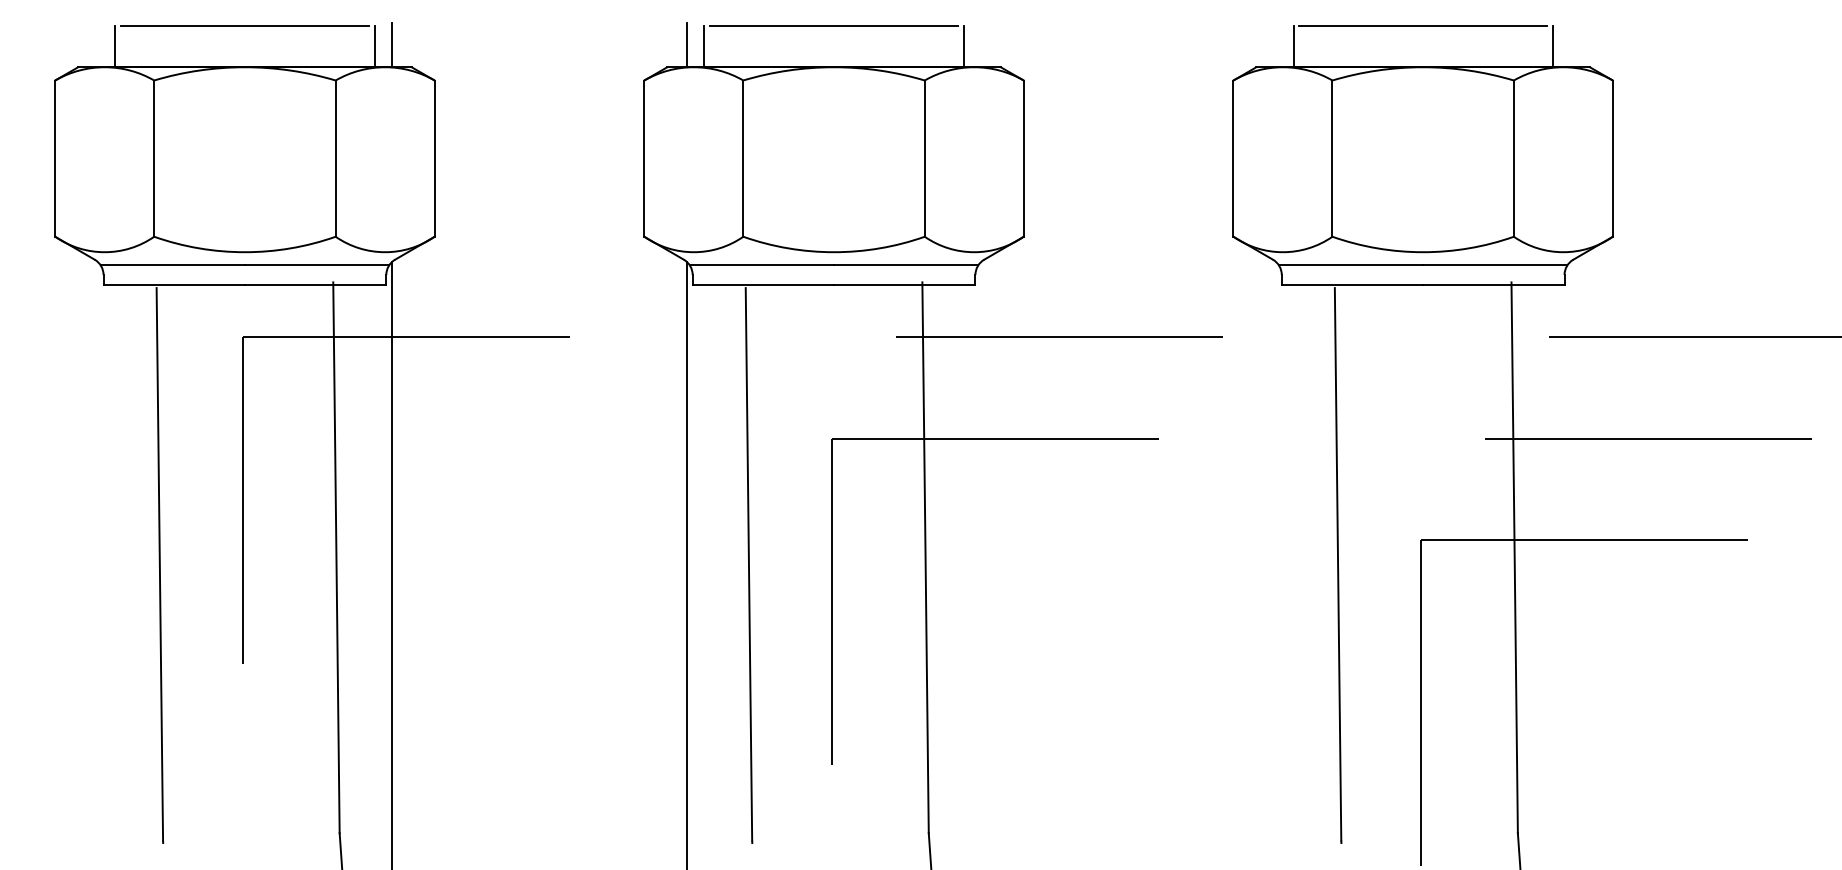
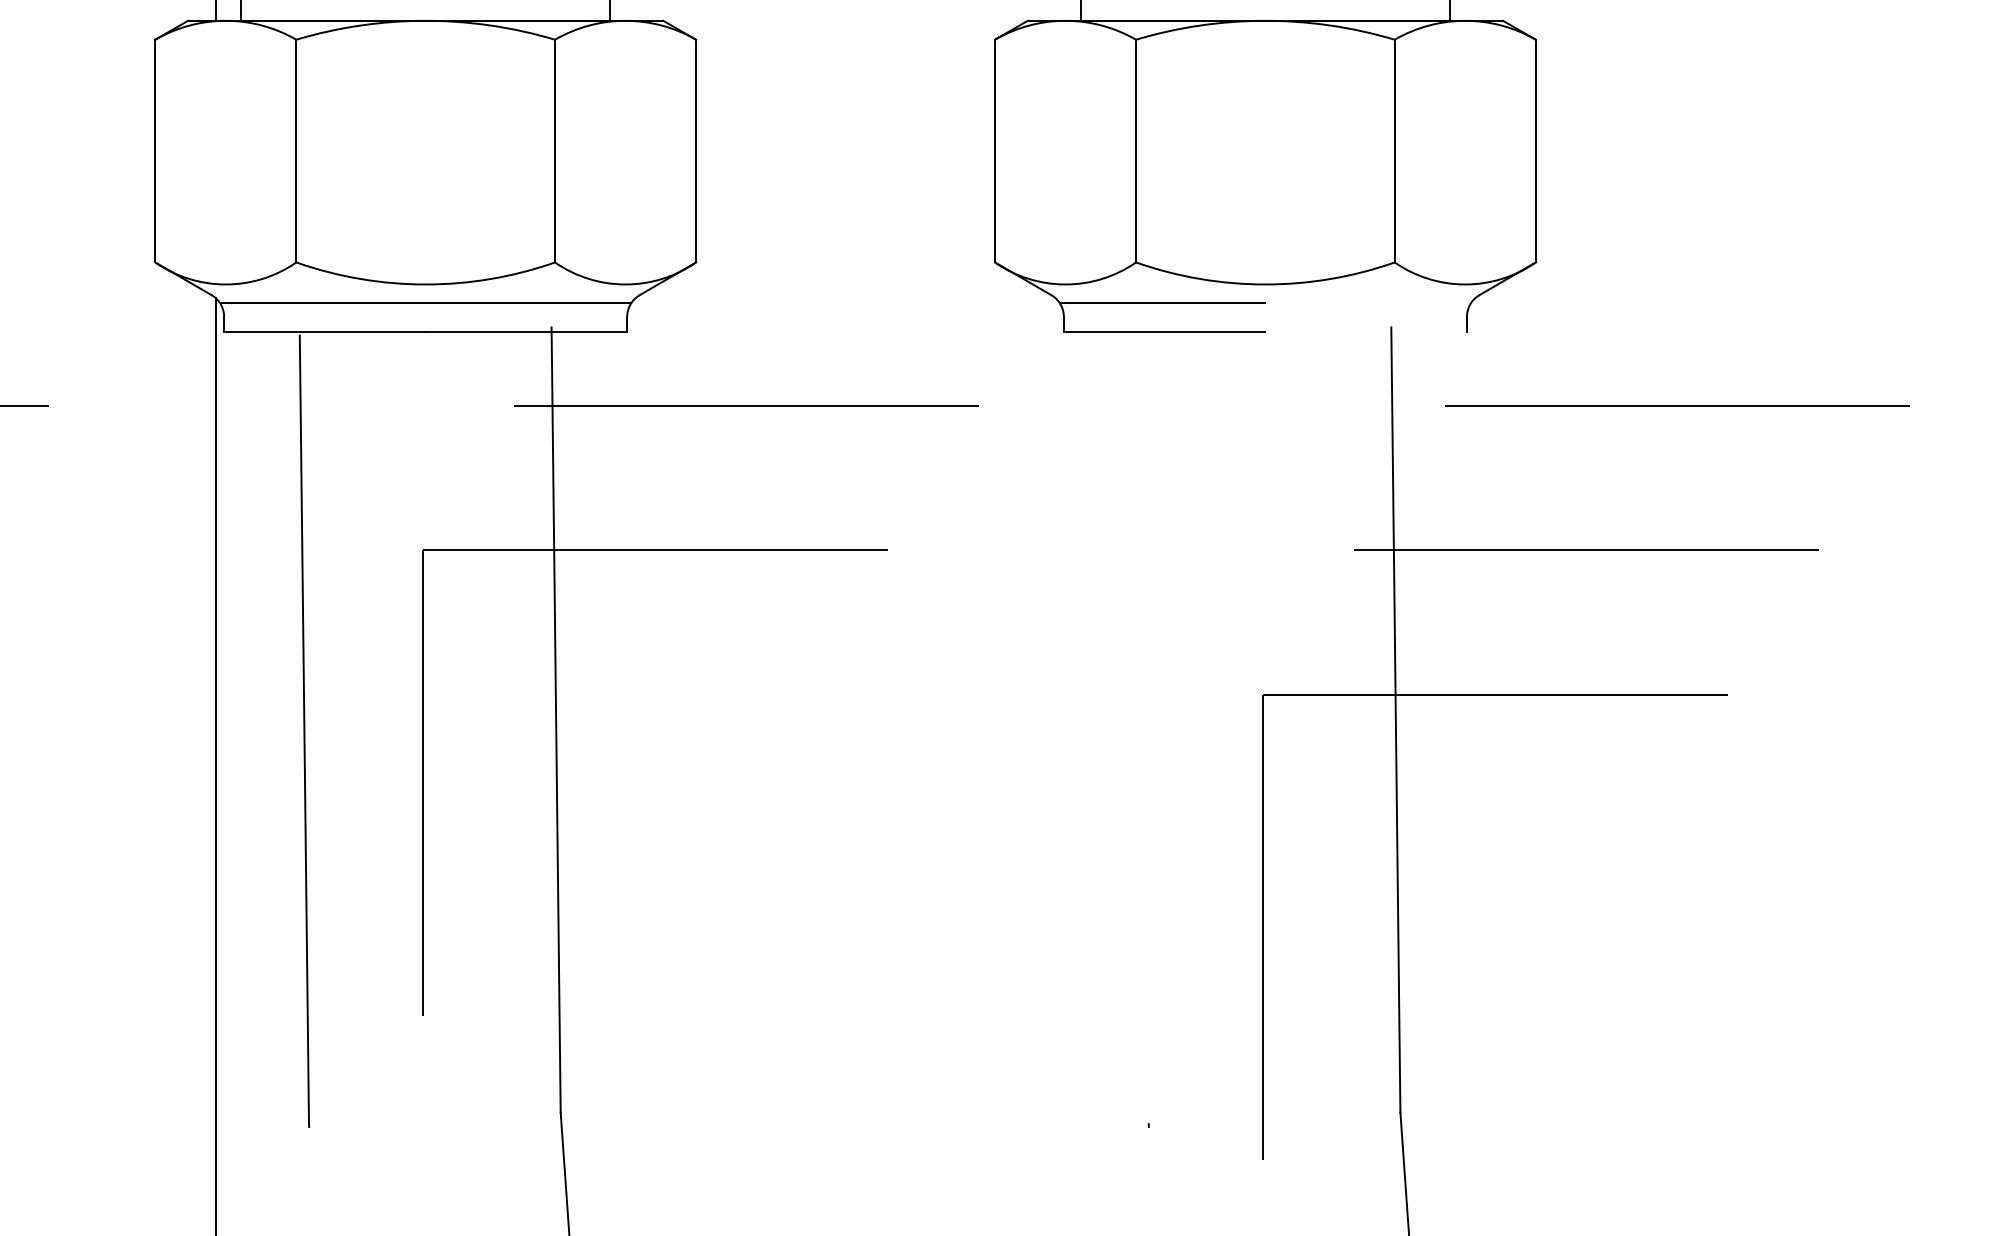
line: (1494, 265) -> (1367, 303), removed
line: (1493, 285) -> (1365, 331), removed
line: (1337, 564) -> (1143, 729), removed

